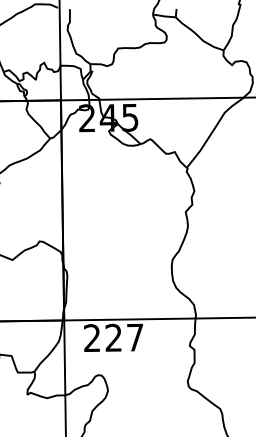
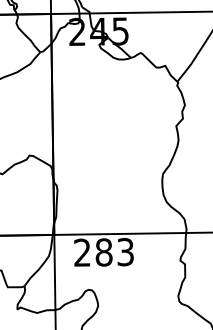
text: (124, 337) -> (114, 252), 227 -> 283

